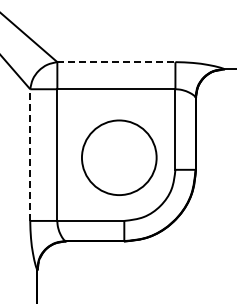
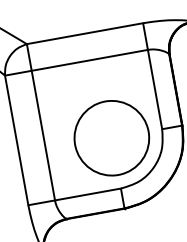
line: (116, 62) -> (85, 34), dashed -> solid
line: (30, 155) -> (17, 140), dashed -> solid
circle: (119, 157) -> (112, 137), moved

